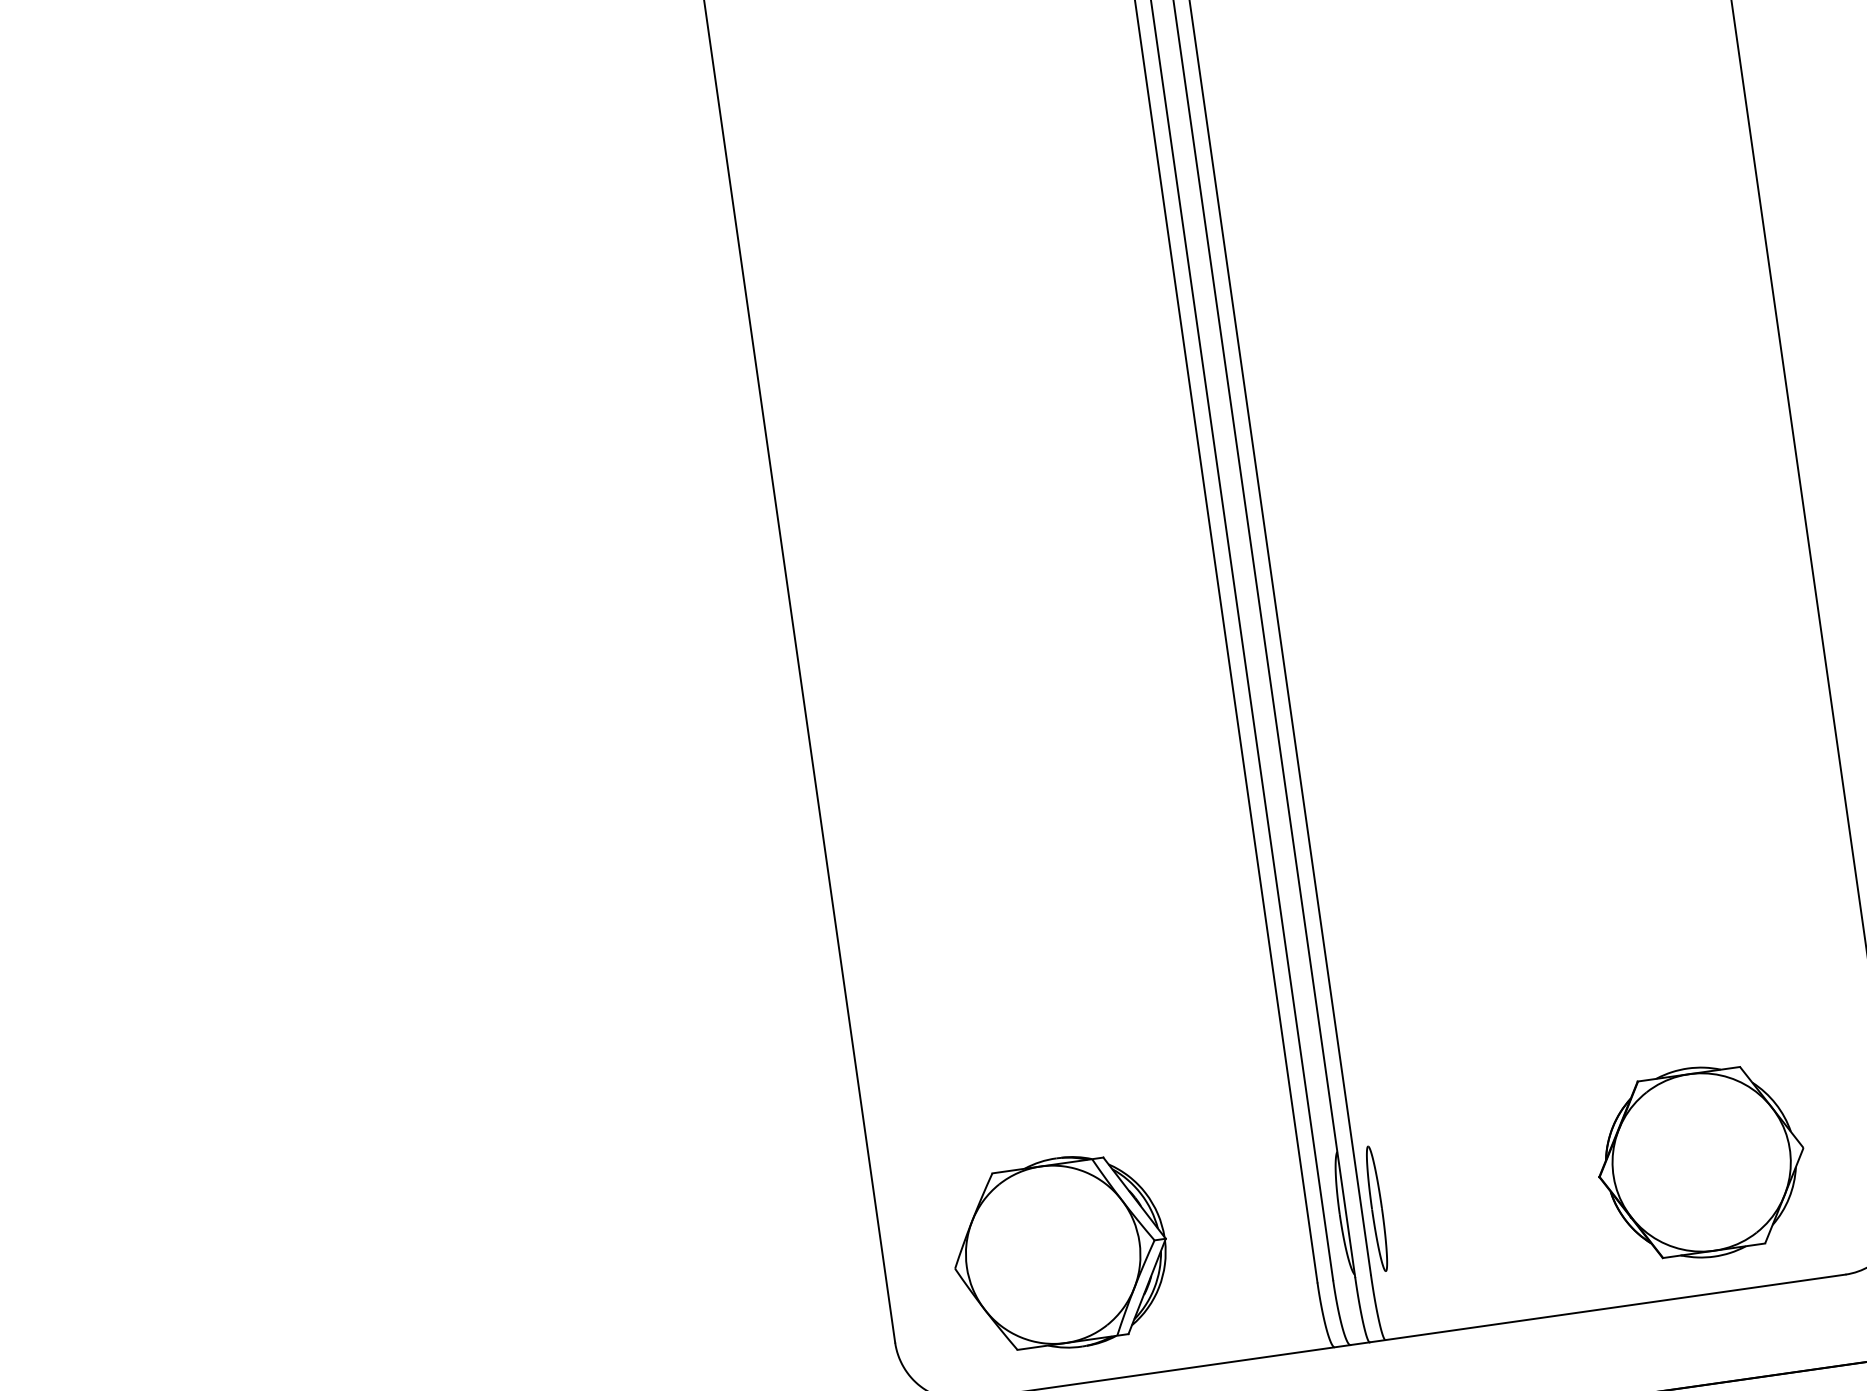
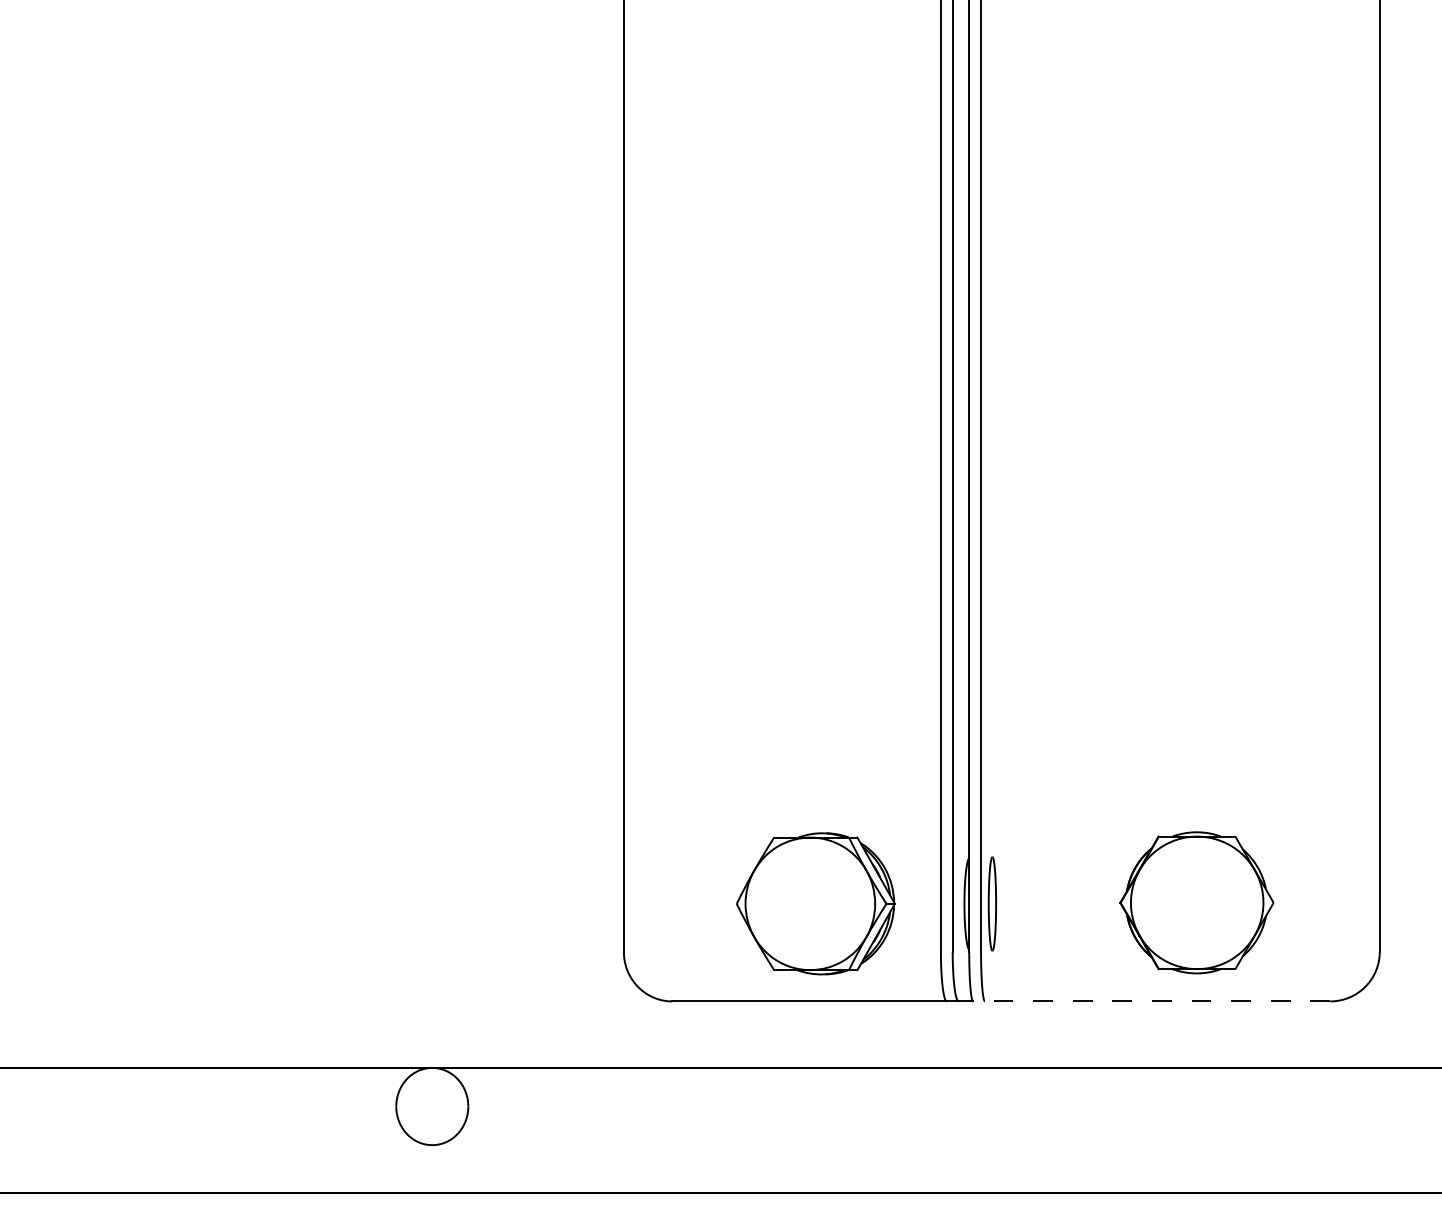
part: (1700, 1162) -> (1196, 902), moved
part: (1059, 1253) -> (815, 903), moved
line: (1607, 1308) -> (1151, 1001), solid -> dashed

